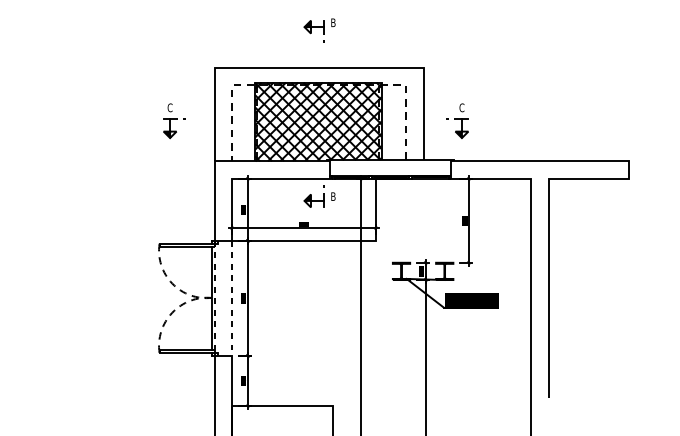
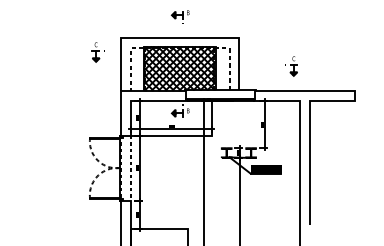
part: (172, 121) -> (97, 52), moved
part: (457, 121) -> (291, 66), moved

